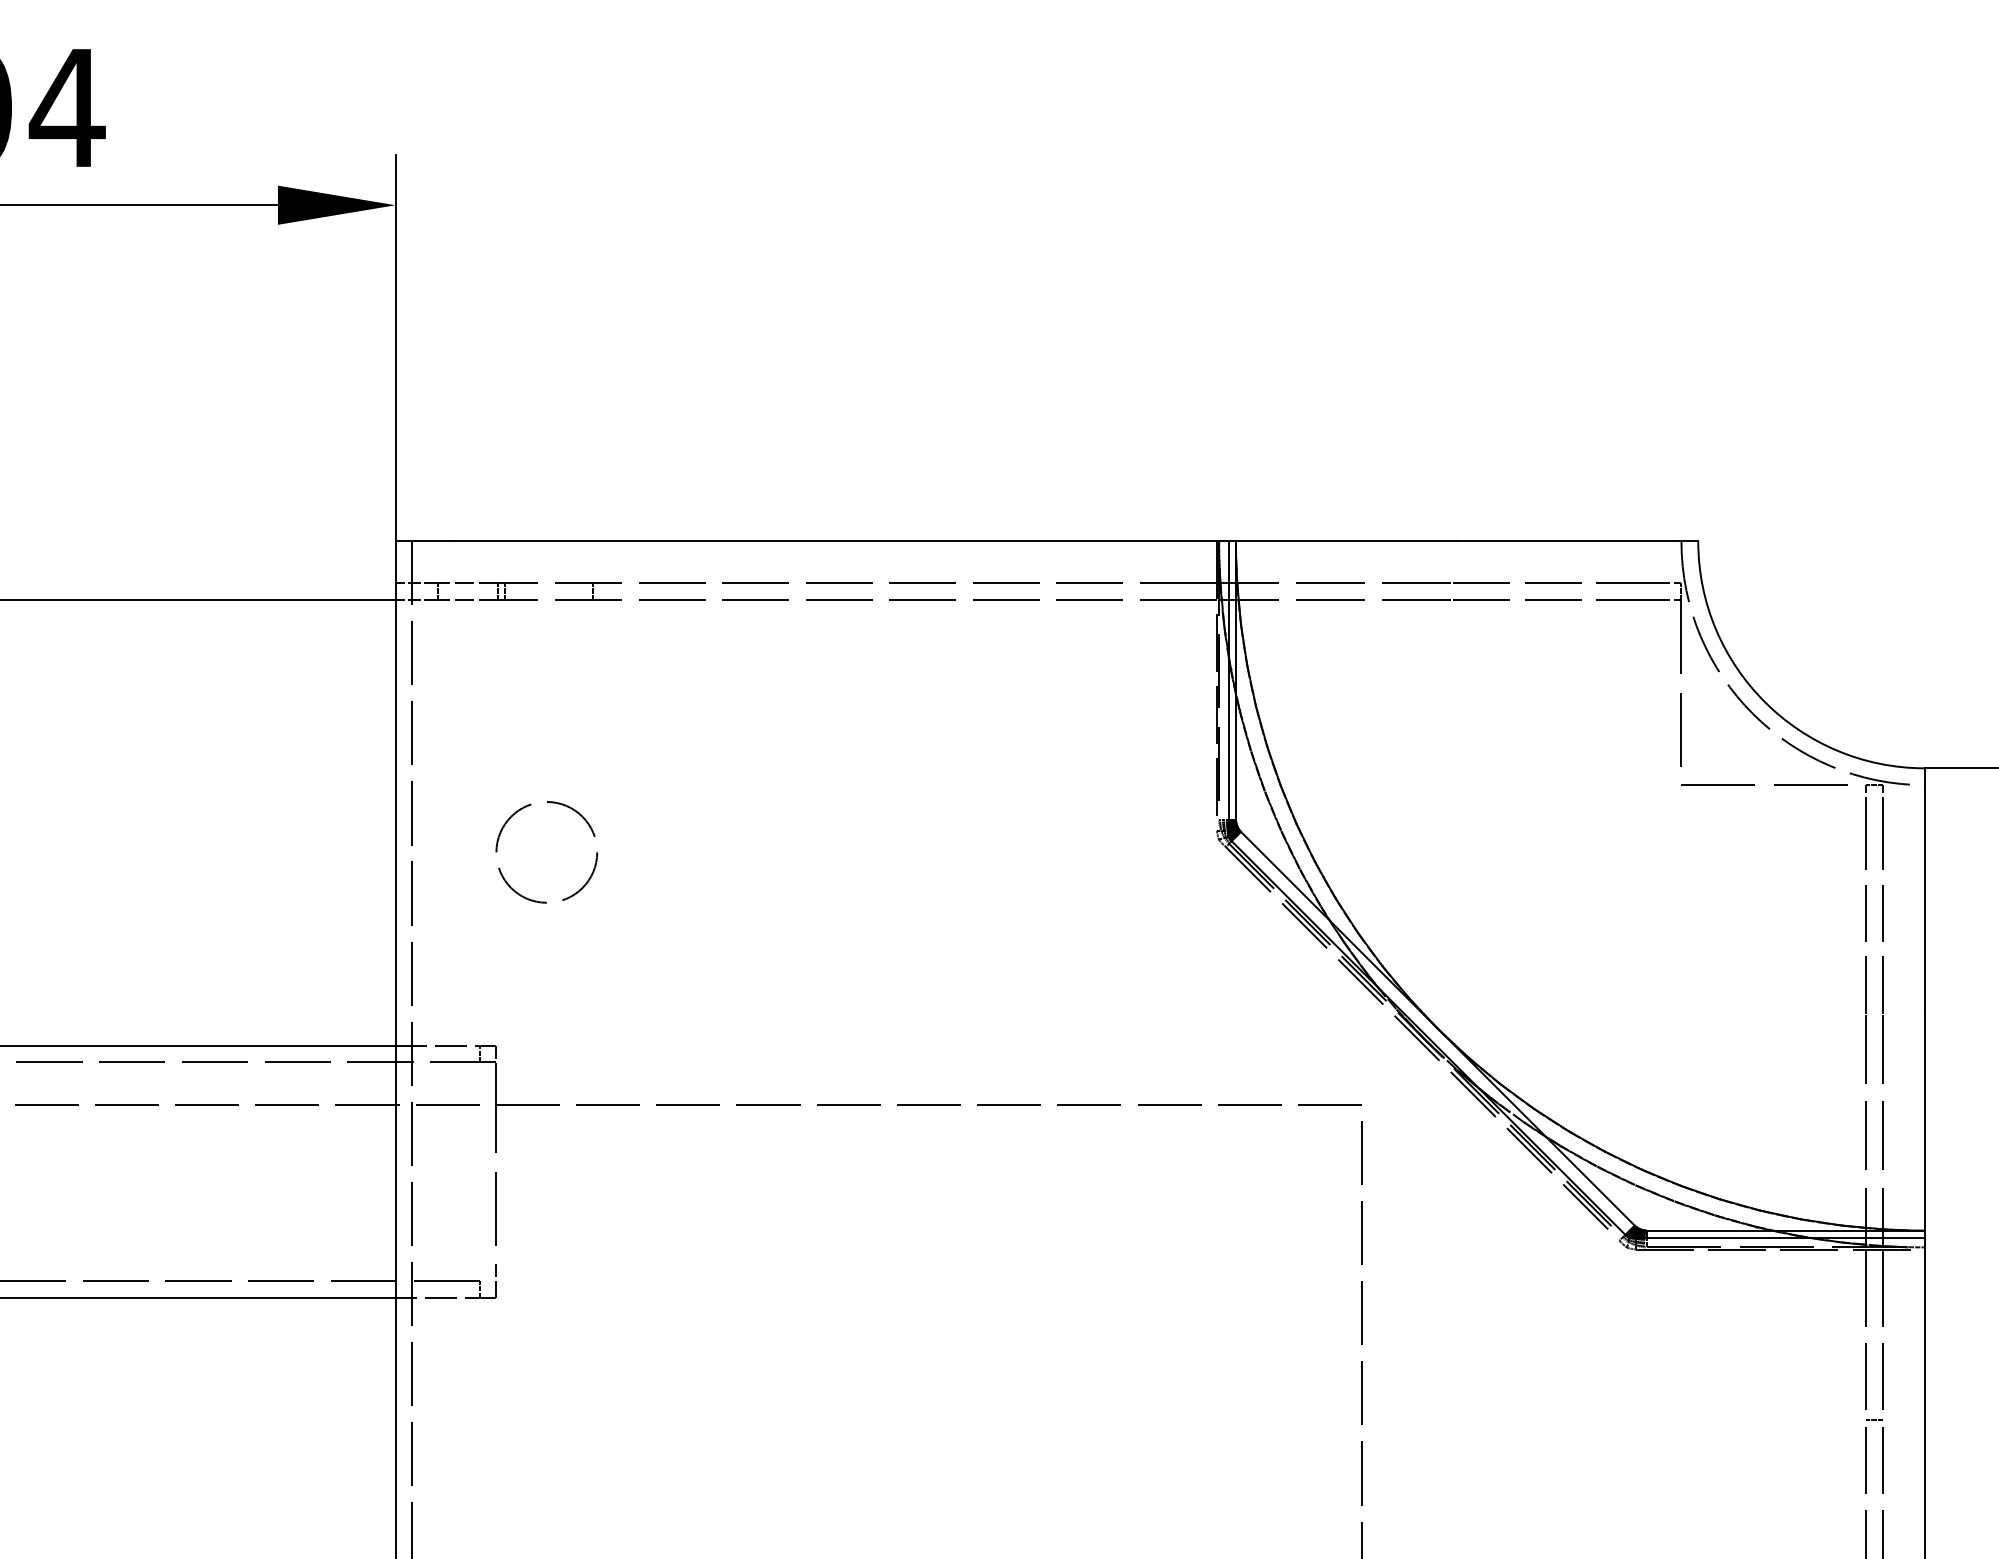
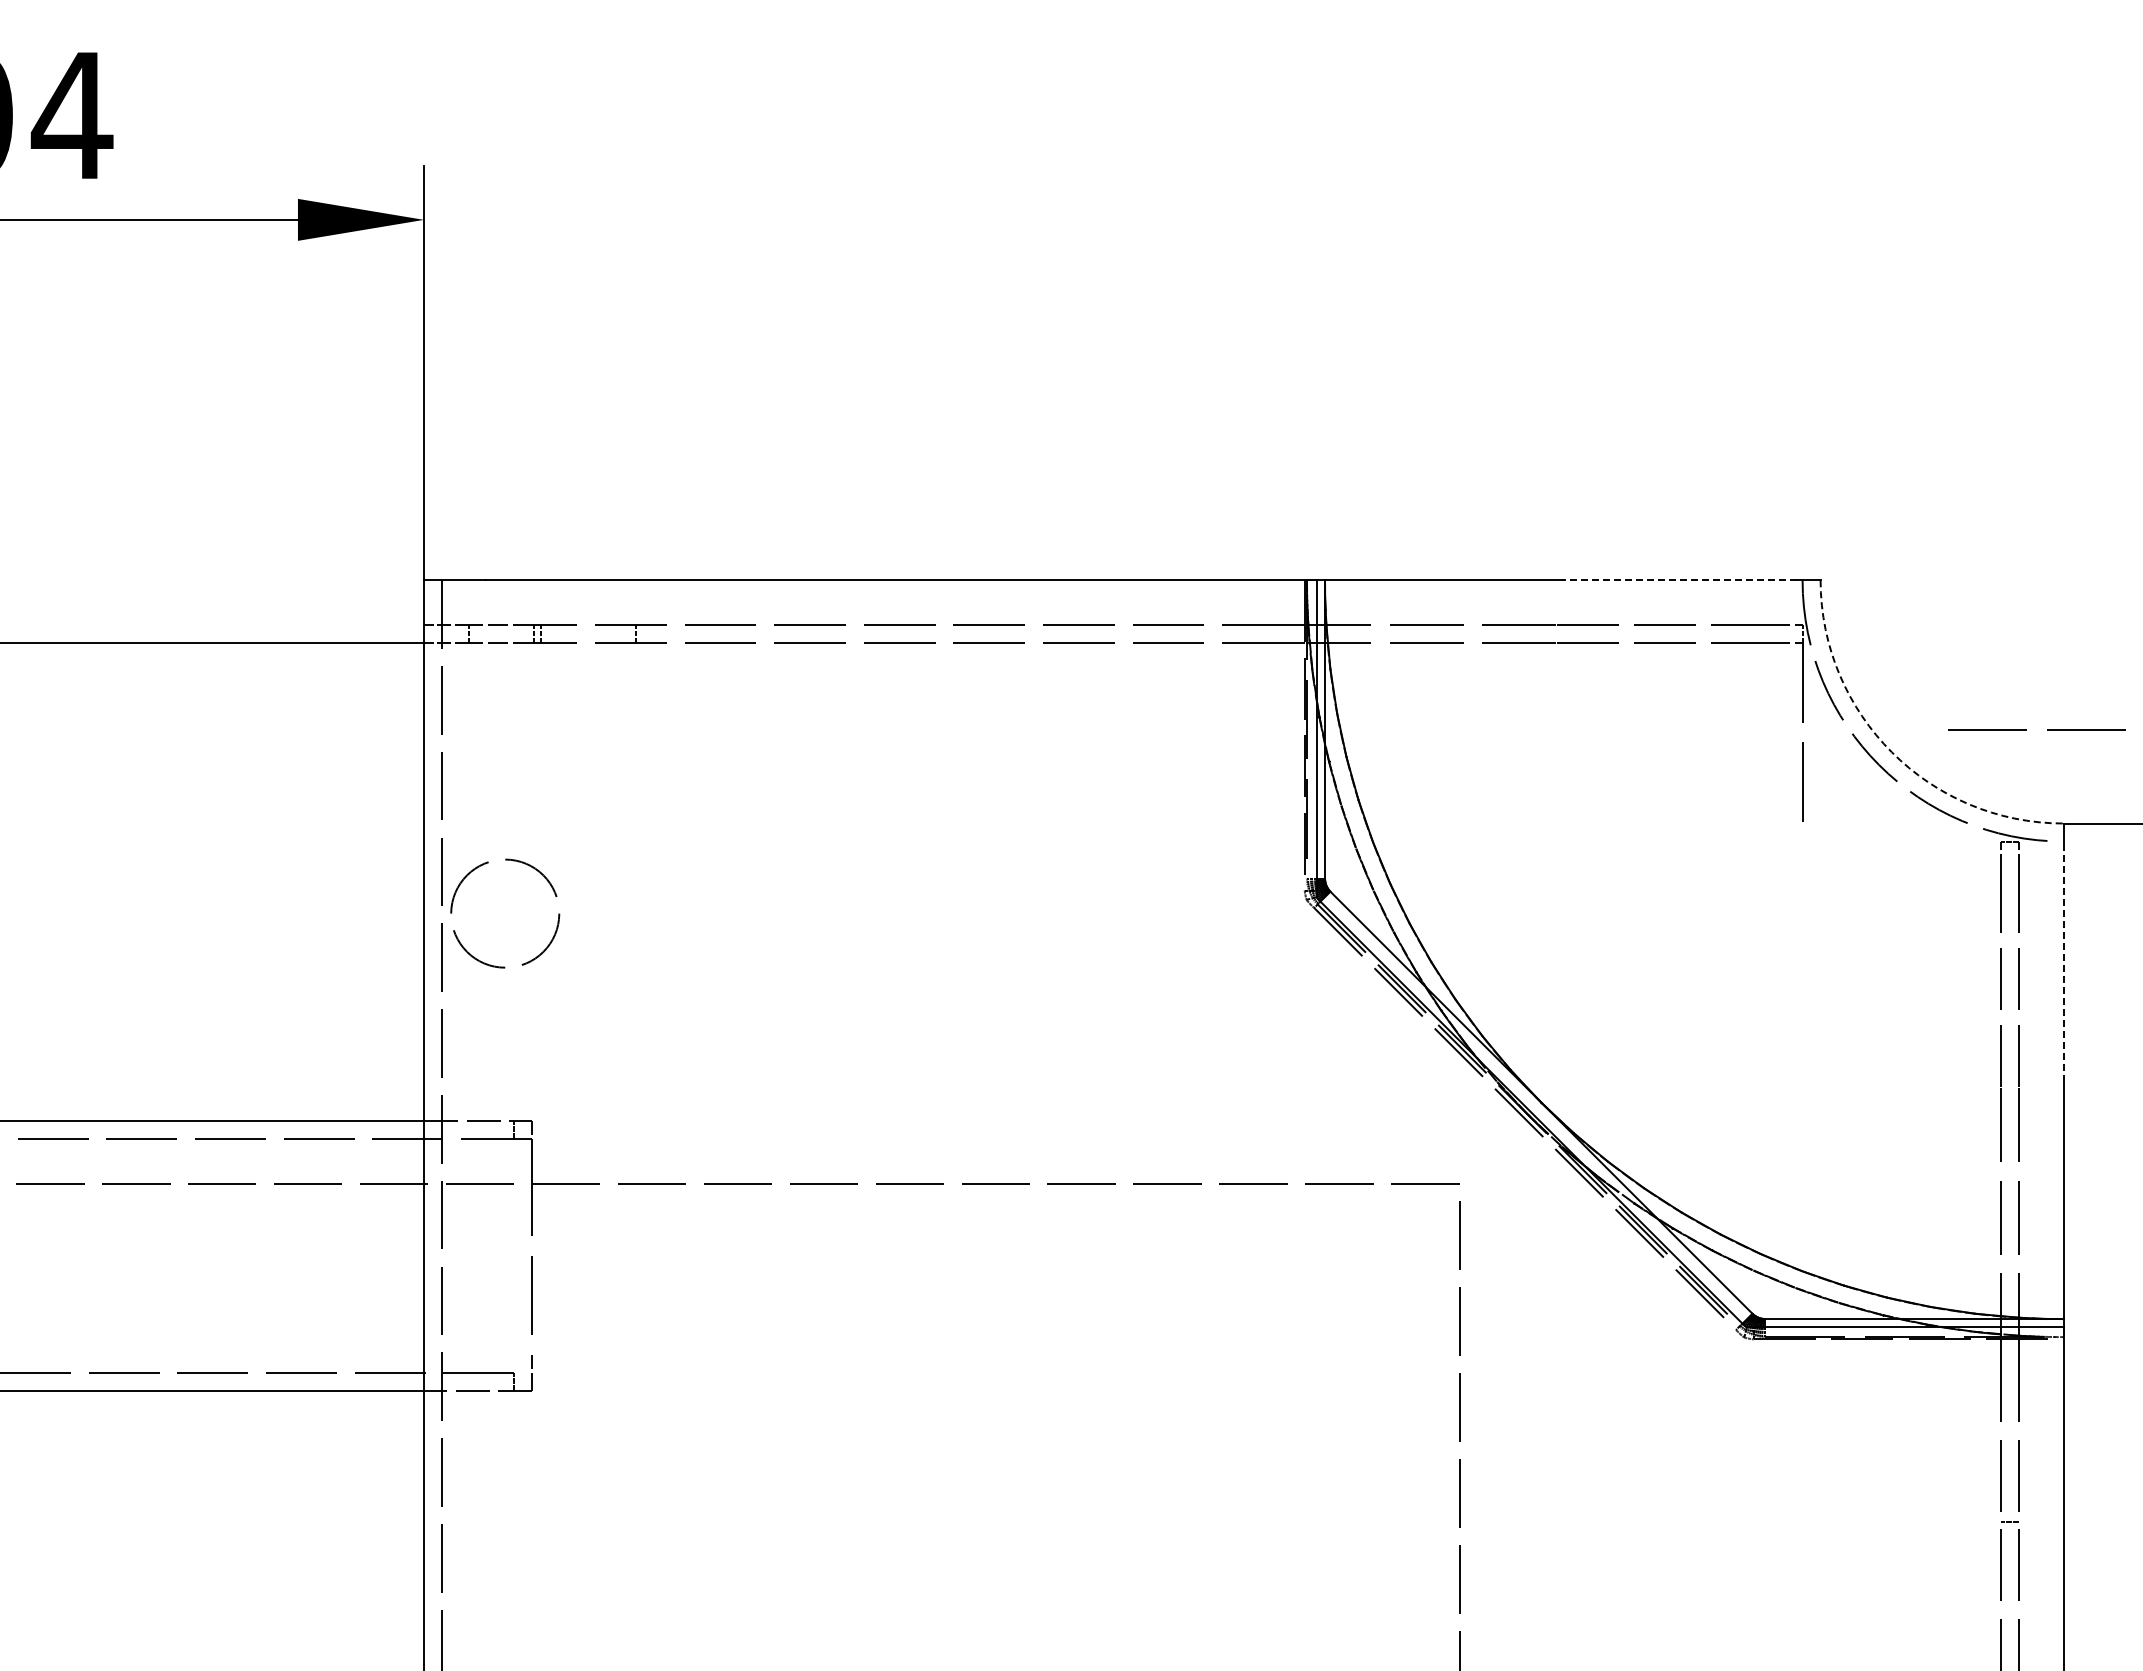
line: (1566, 541) -> (1679, 580), solid -> dashed
arc: (1764, 702) -> (1891, 752), solid -> dashed
line: (1755, 785) -> (2026, 729), moved
circle: (547, 852) -> (505, 913), moved
line: (1924, 899) -> (2063, 964), solid -> dashed

